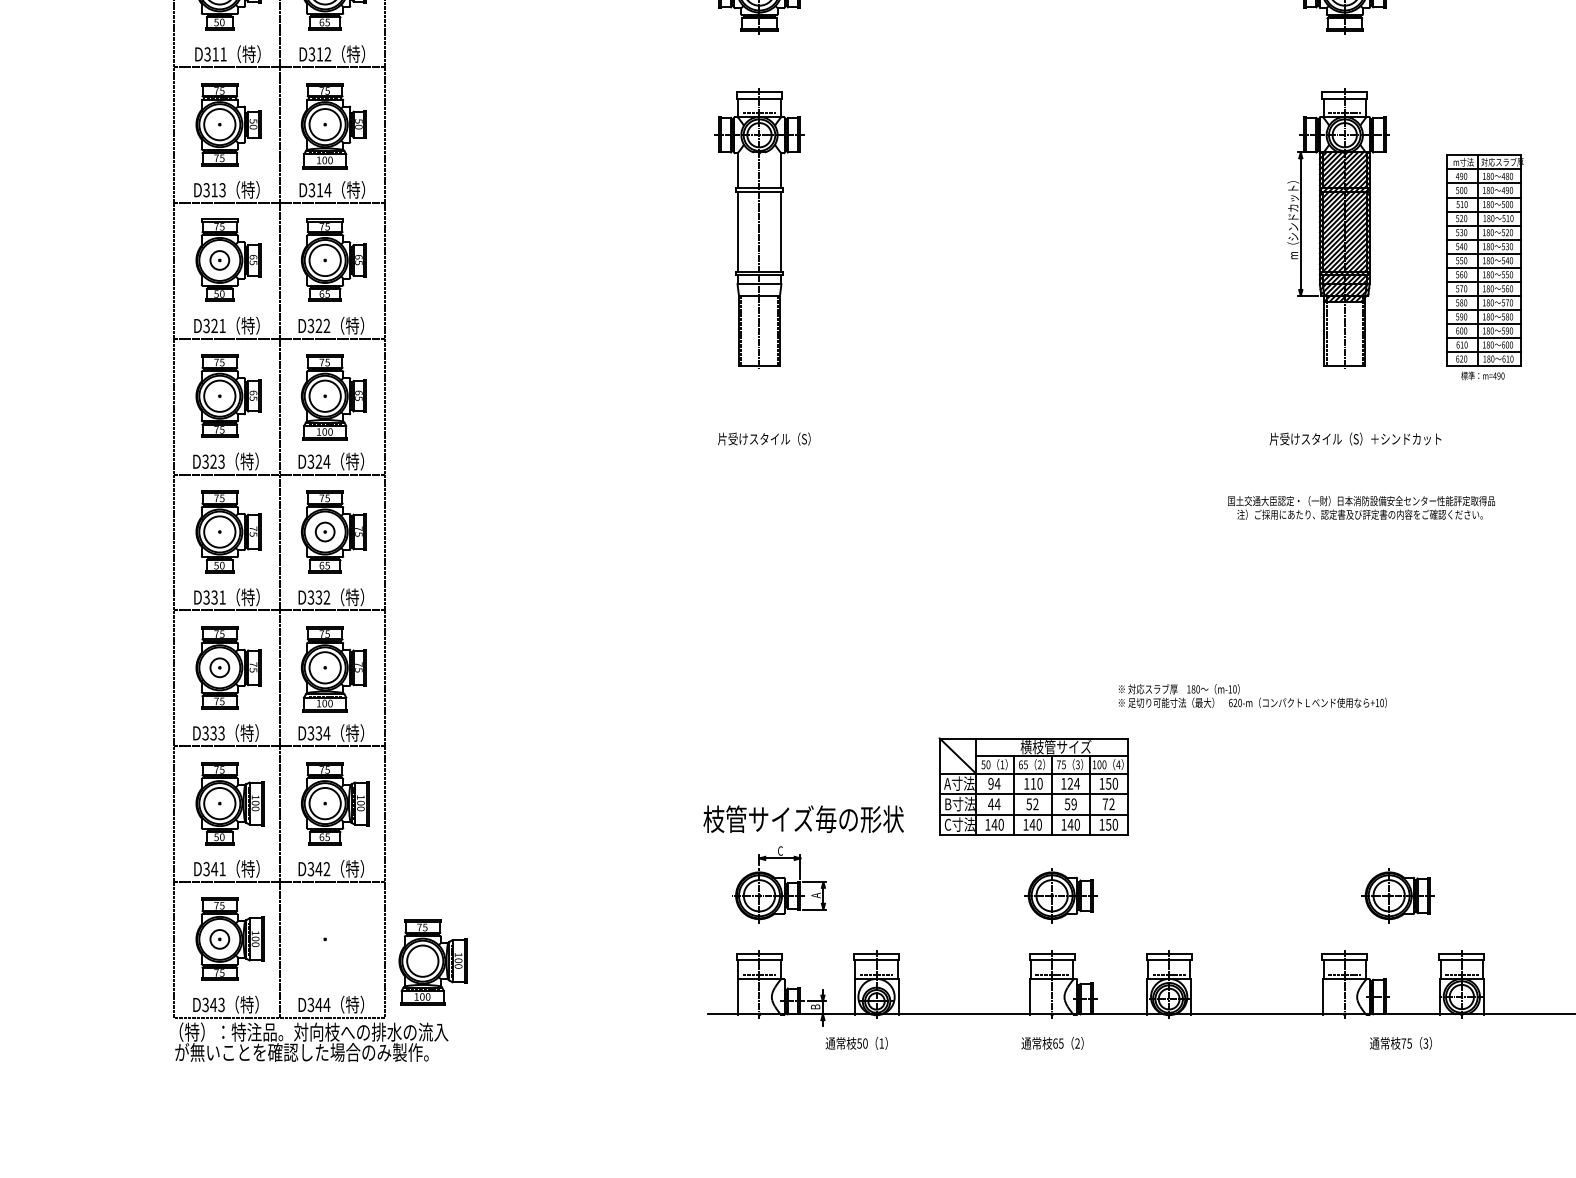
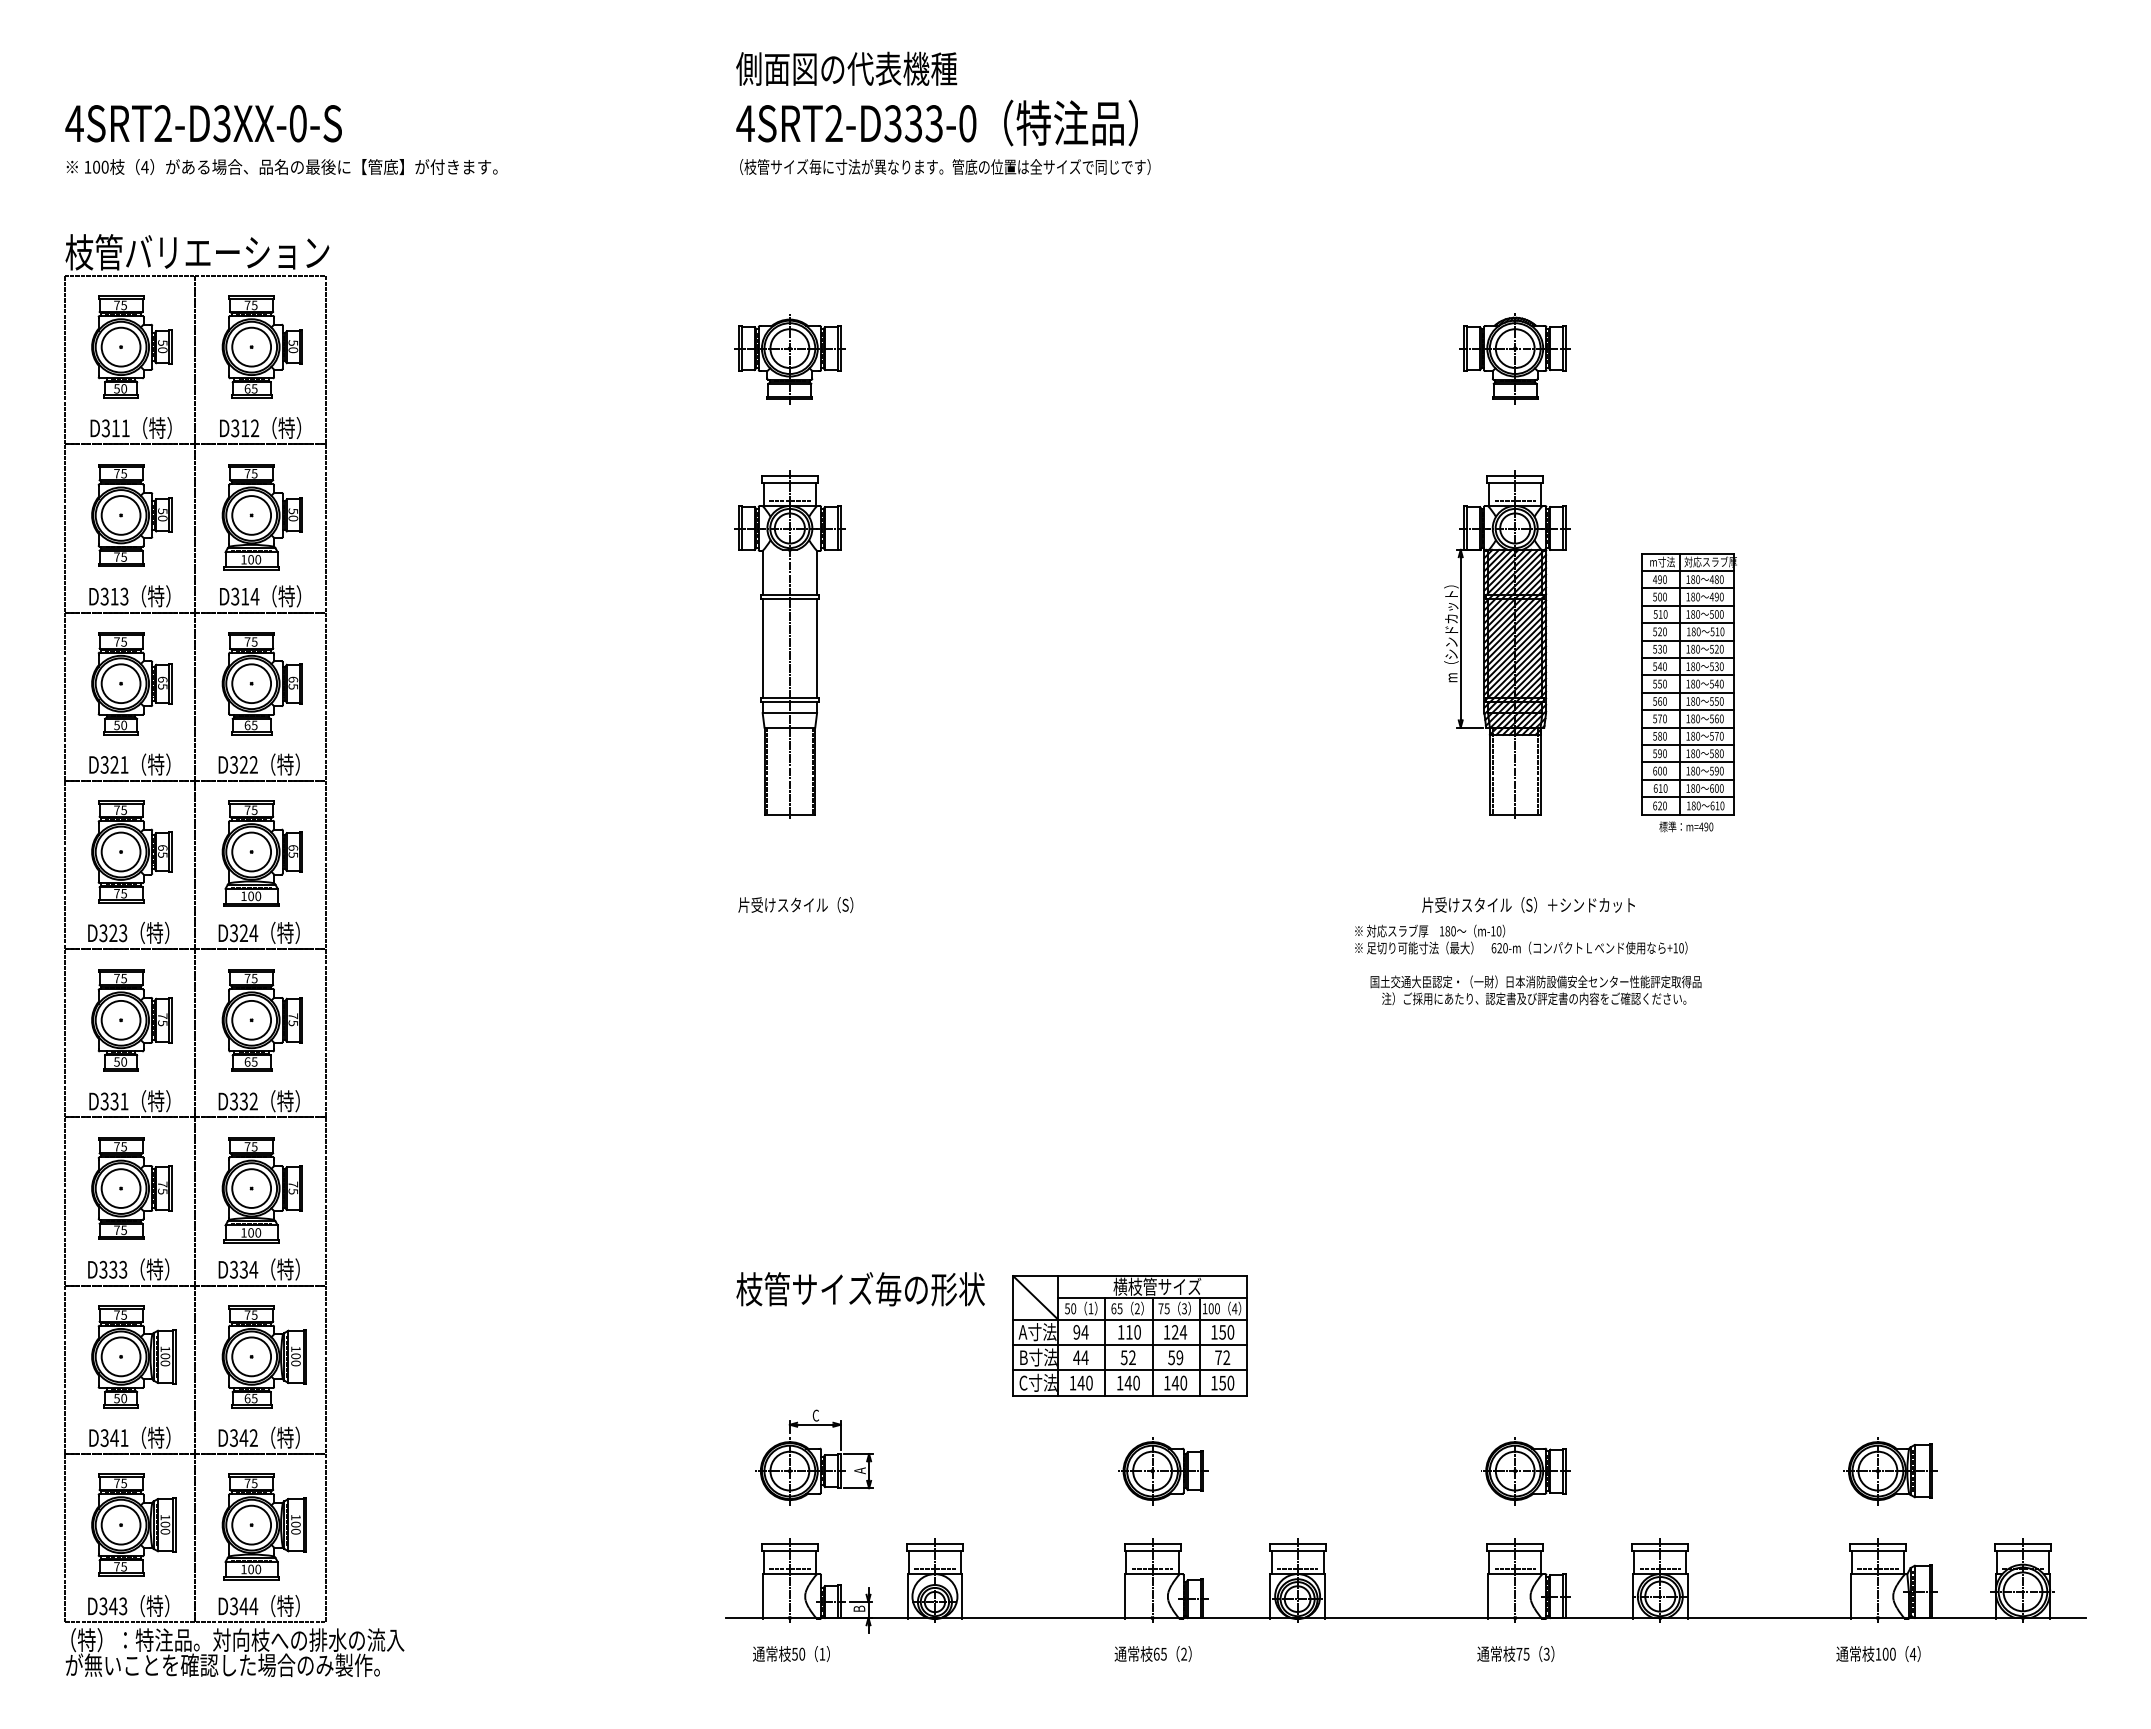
circle: (219, 260) -> (120, 683), size x1.67
circle: (325, 531) -> (251, 1019), size x1.67
circle: (219, 667) -> (120, 1188), size x1.67
text: (1253, 696) -> (1521, 939), moved
text: (803, 819) -> (860, 1289), moved
part: (1397, 896) -> (1525, 1471), moved
circle: (219, 938) -> (120, 1524), size x1.67
part: (432, 962) -> (263, 1526), moved
text: (856, 1042) -> (791, 1653), moved
text: (1400, 1042) -> (1515, 1653), moved

